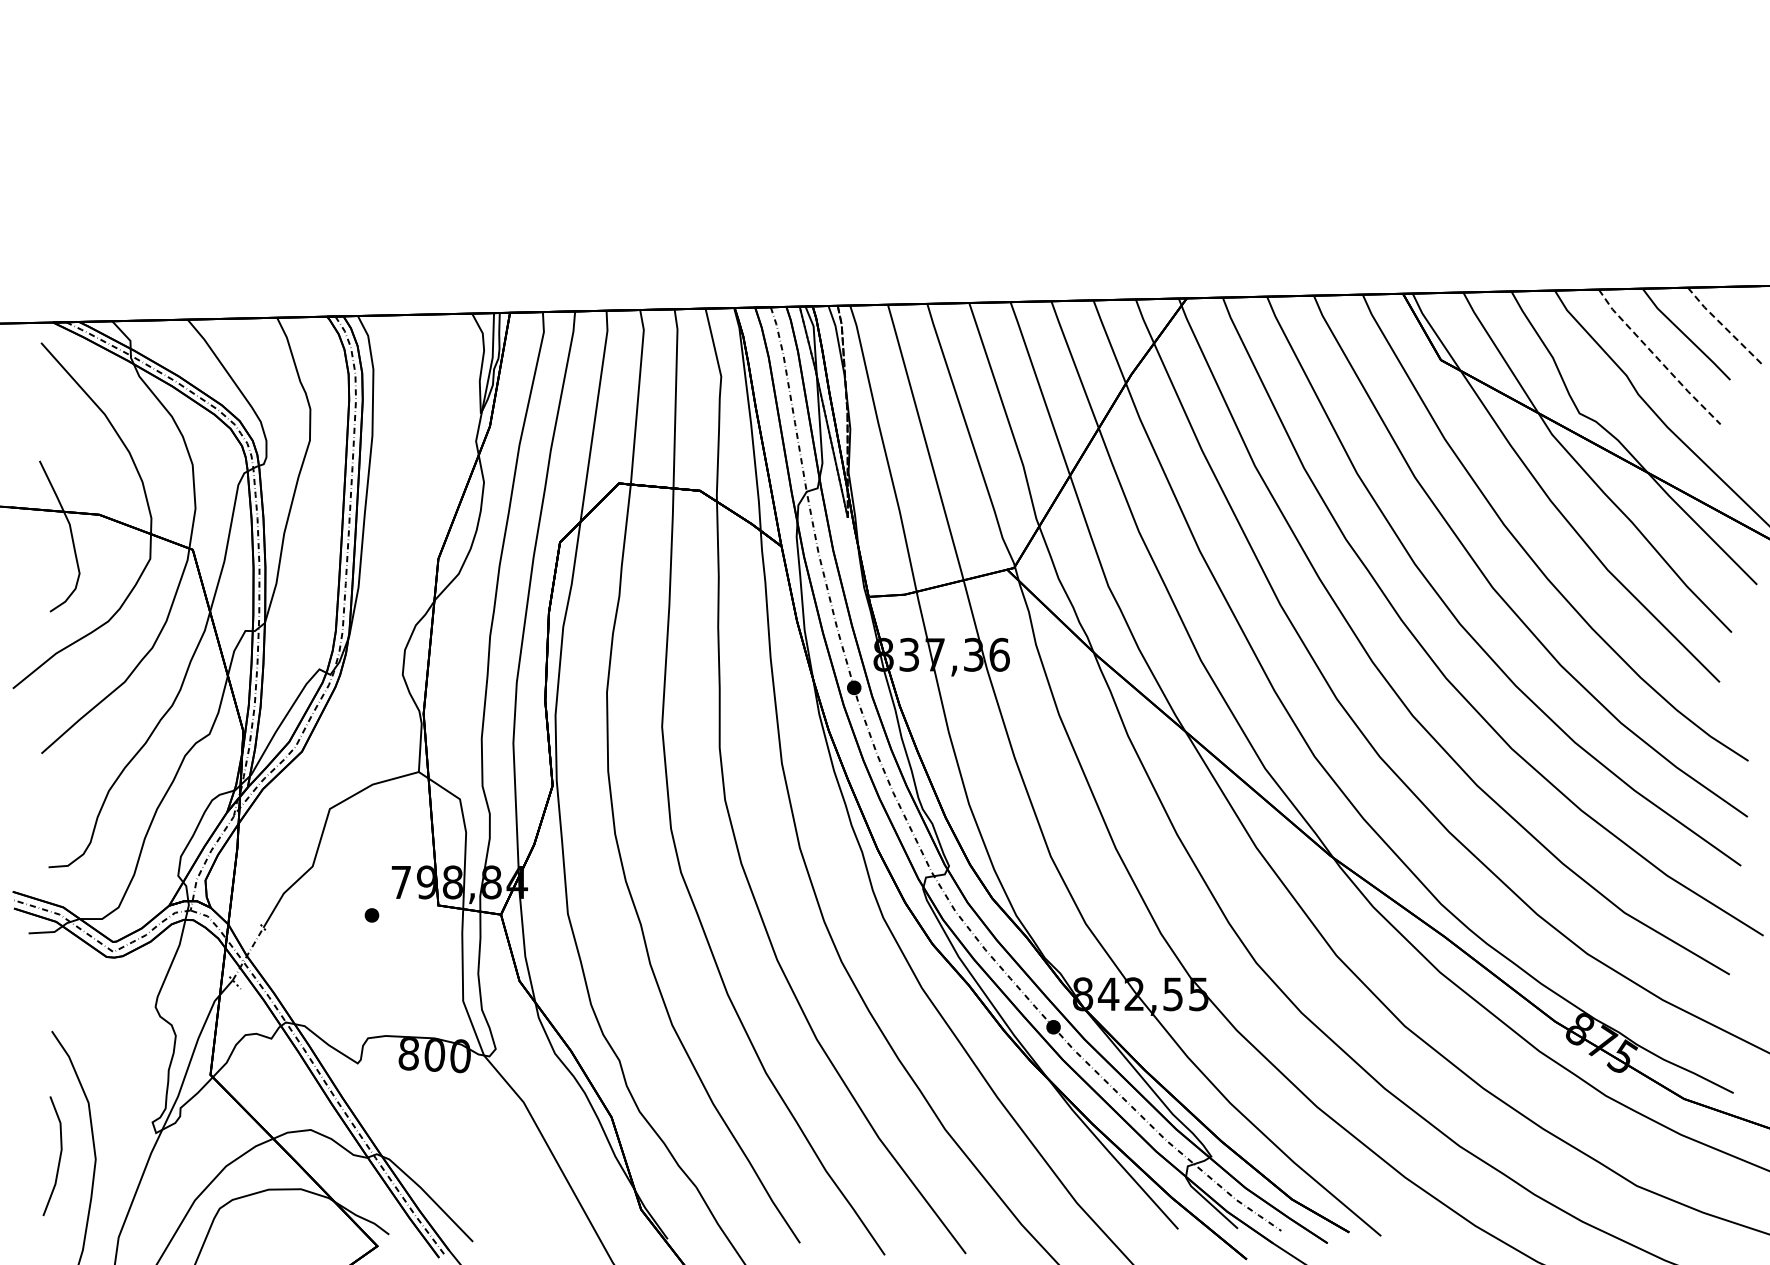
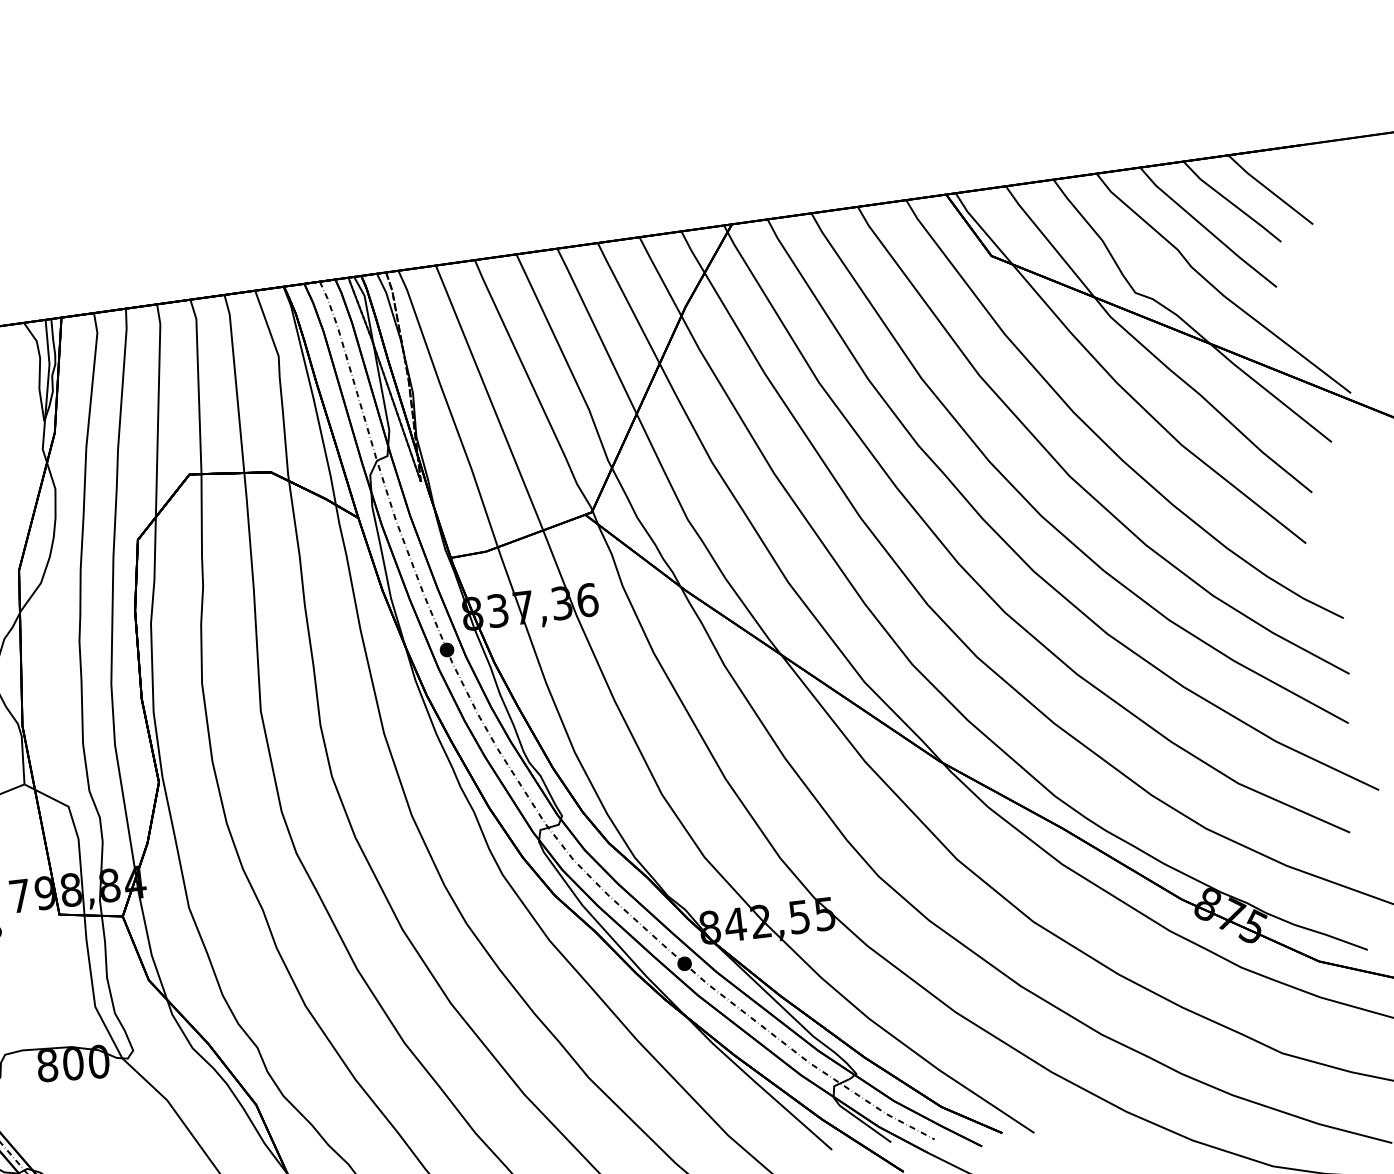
line: (1725, 327) -> (1270, 190), dashed -> solid
line: (1658, 359) -> (1207, 230), dashed -> solid

